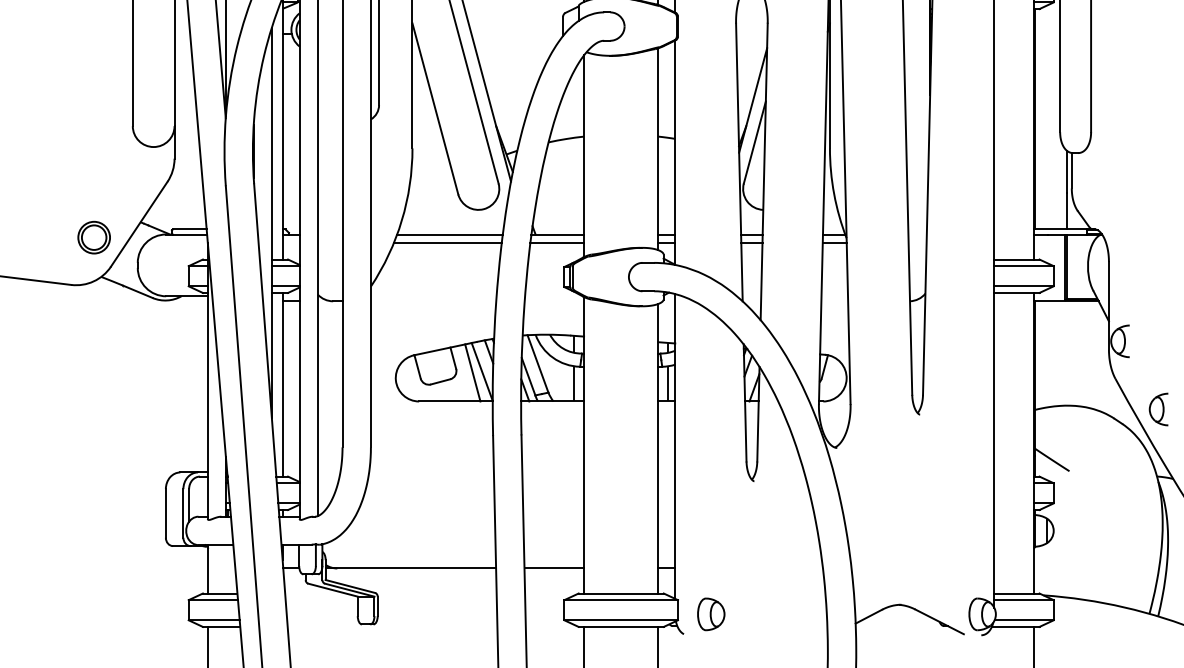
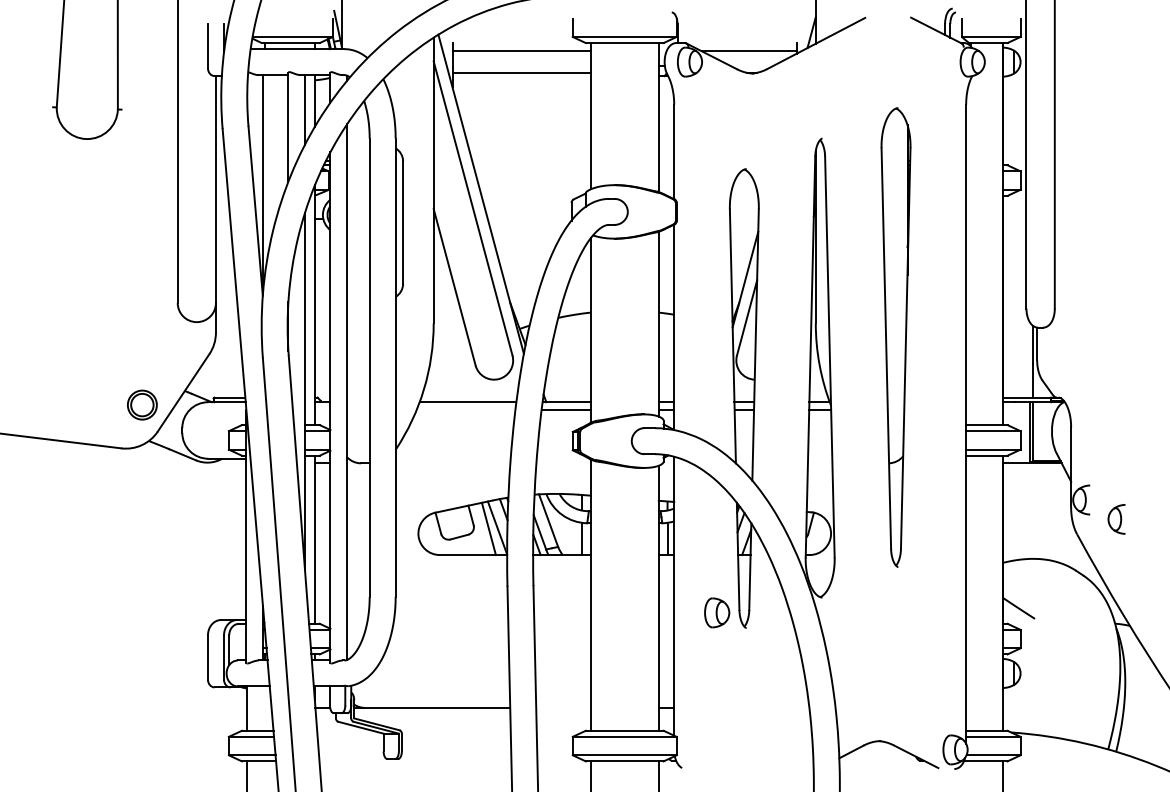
line: (447, 242) -> (465, 409), removed
part: (1158, 409) -> (1116, 519), moved
line: (554, 568) -> (563, 707), removed
part: (711, 613) -> (717, 612), moved

